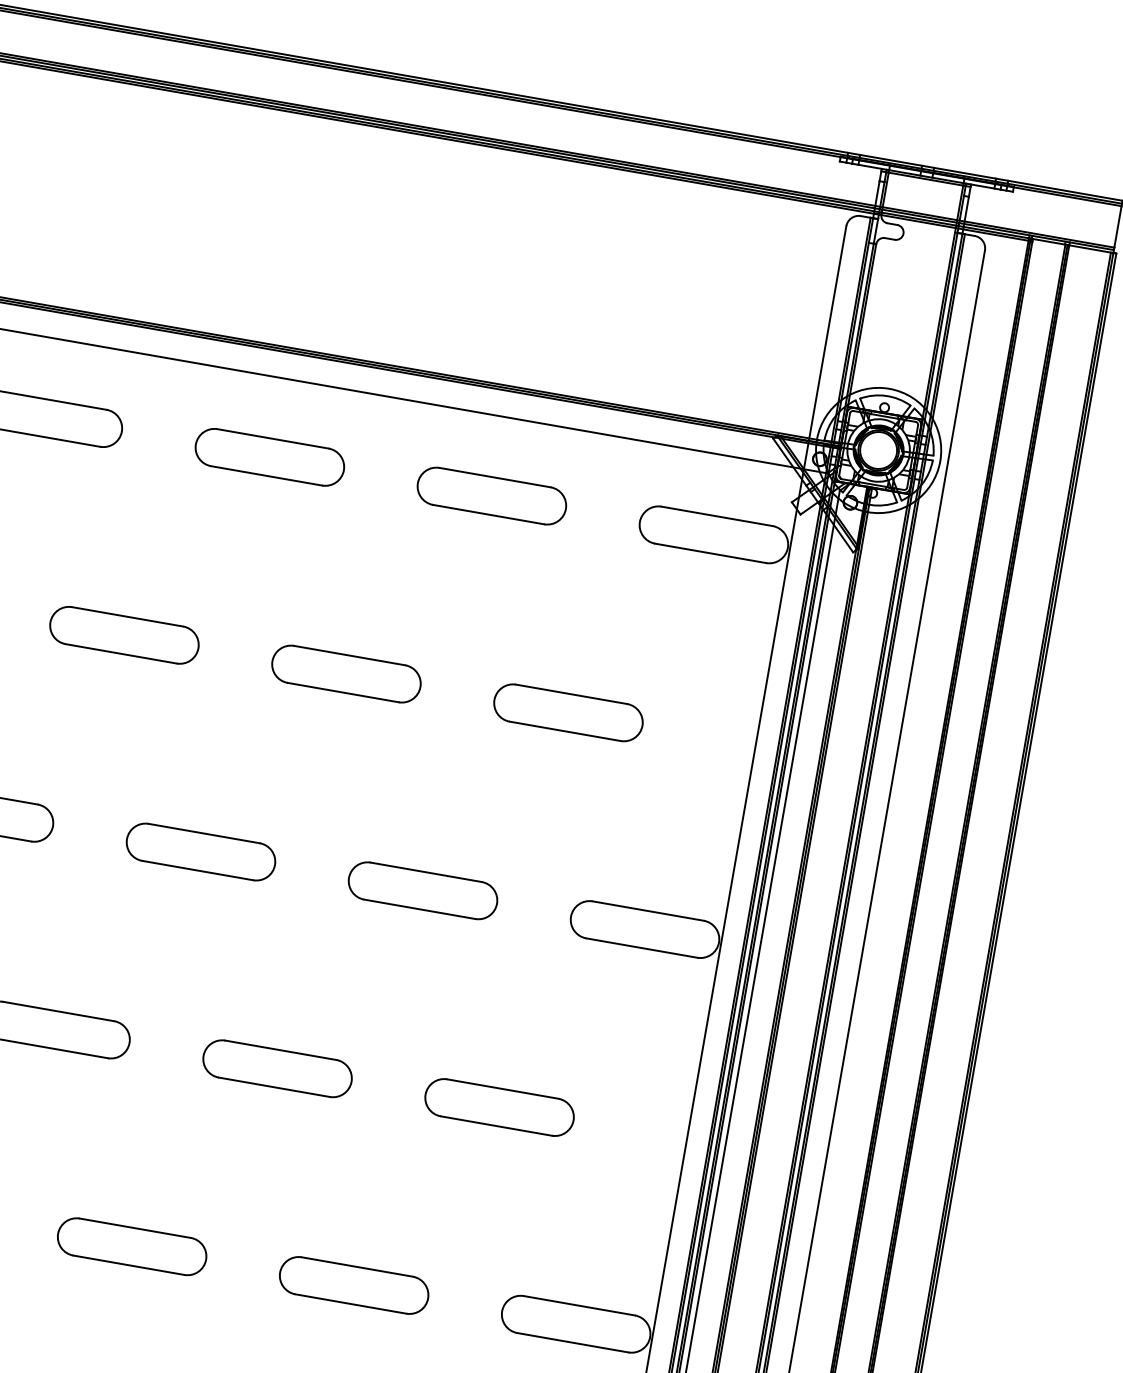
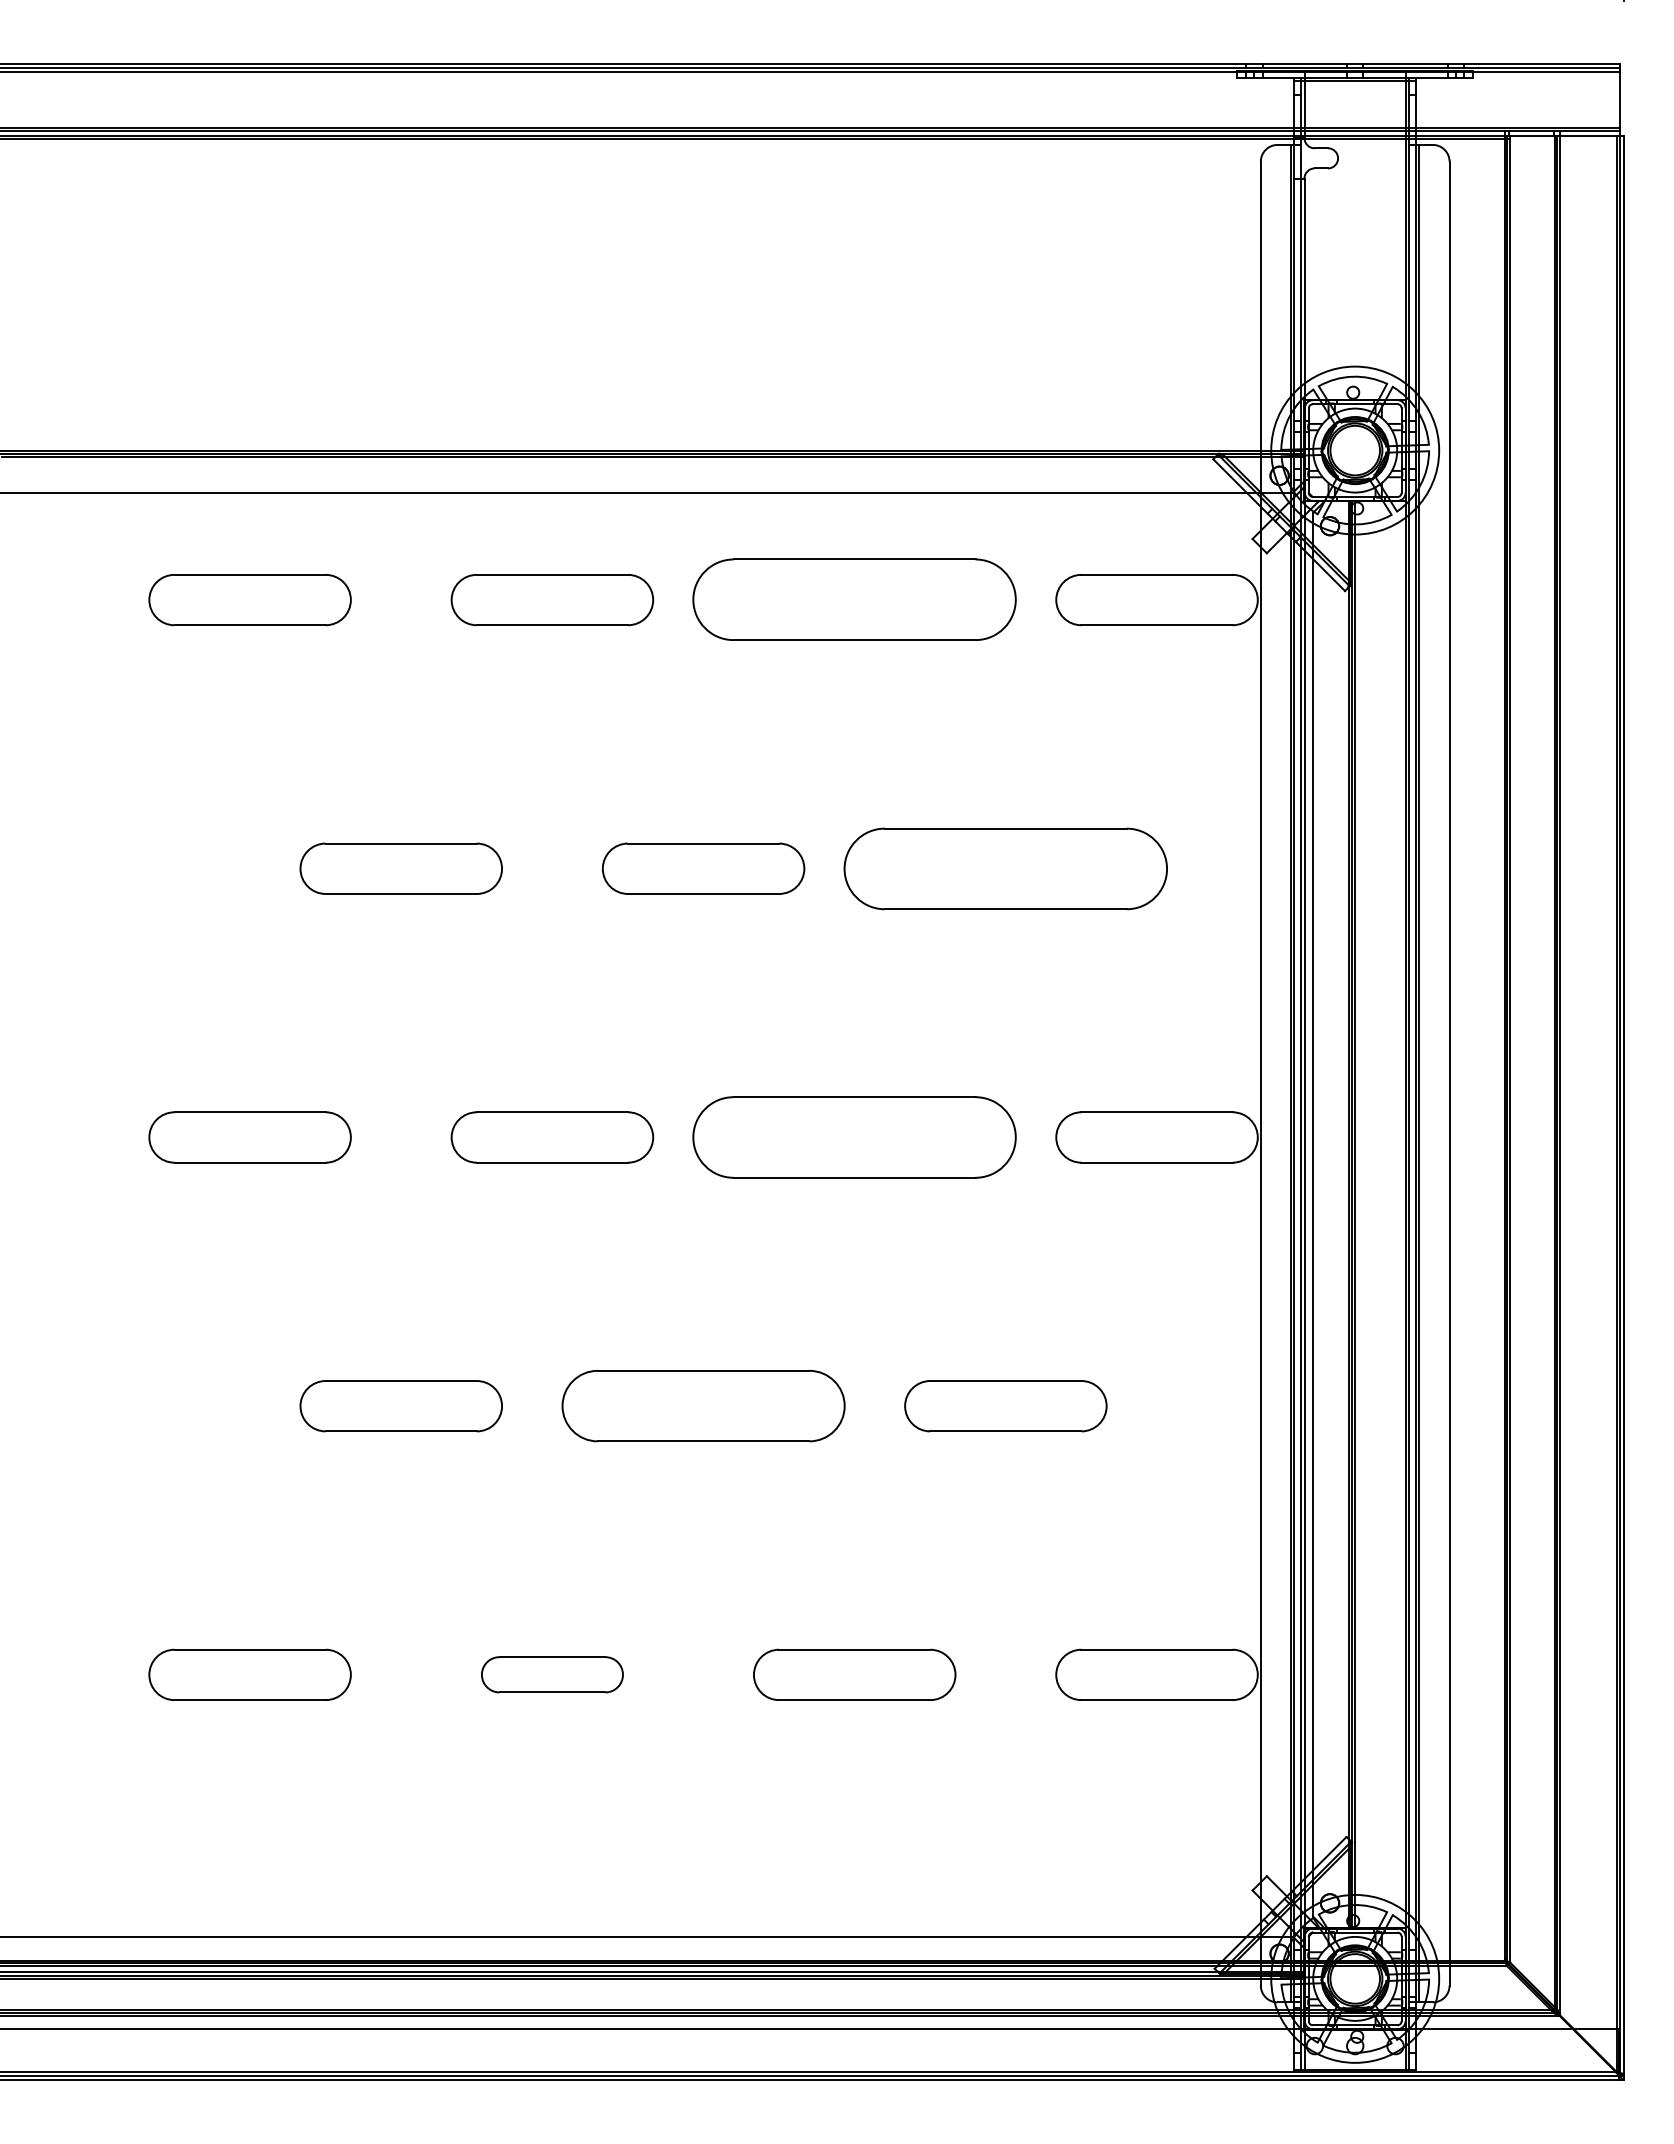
part: (491, 496) -> (854, 600), size x1.6
part: (568, 712) -> (1005, 868), size x1.6
part: (422, 890) -> (854, 1137), size x1.6
part: (277, 1068) -> (703, 1406), size x1.4
part: (132, 1246) -> (552, 1674), size x0.7

